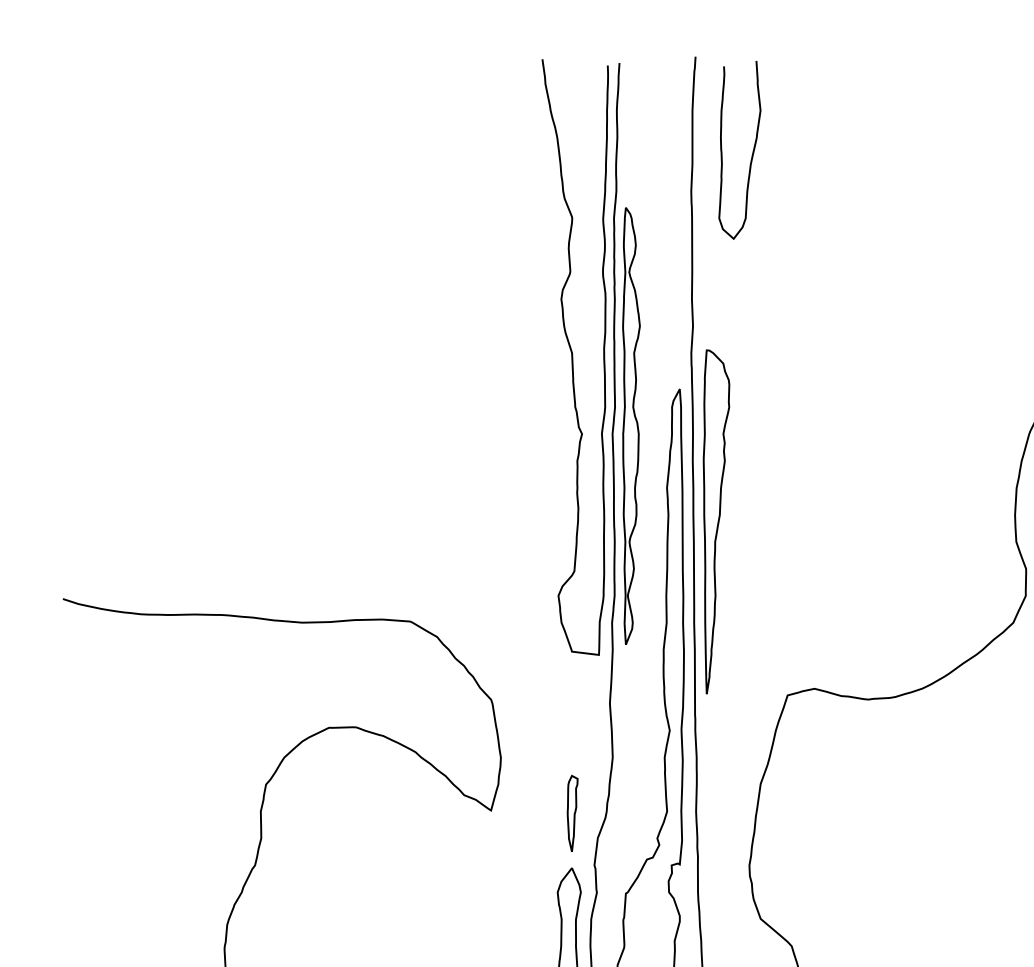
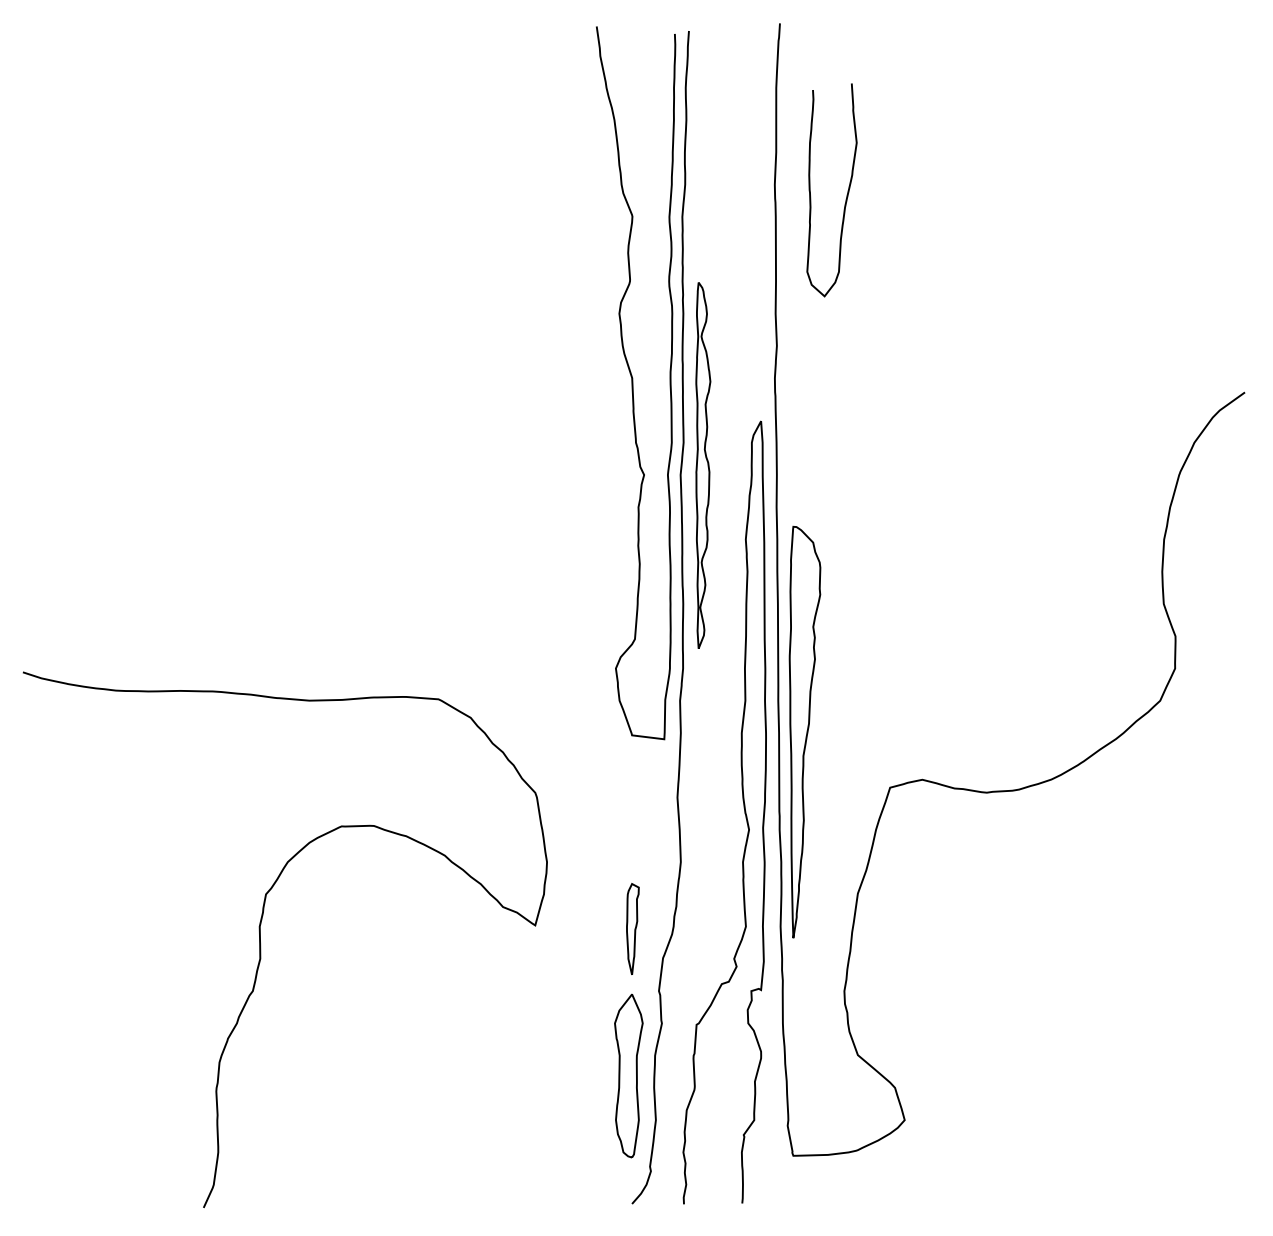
curve: (752, 153) -> (846, 194), moved
part: (631, 426) -> (703, 465), size x0.7
part: (716, 521) -> (804, 731), moved

